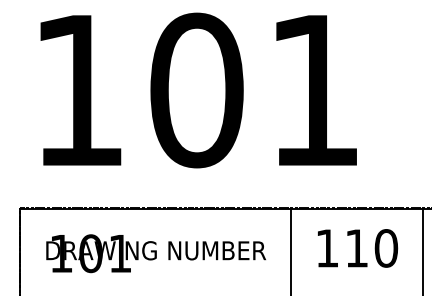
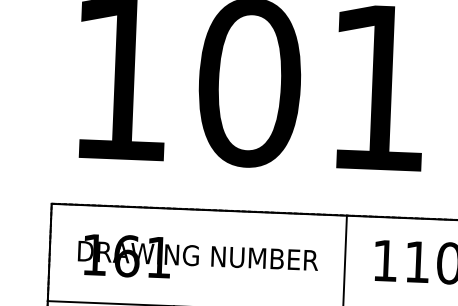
text: (90, 253) -> (126, 256), 101 -> 161

